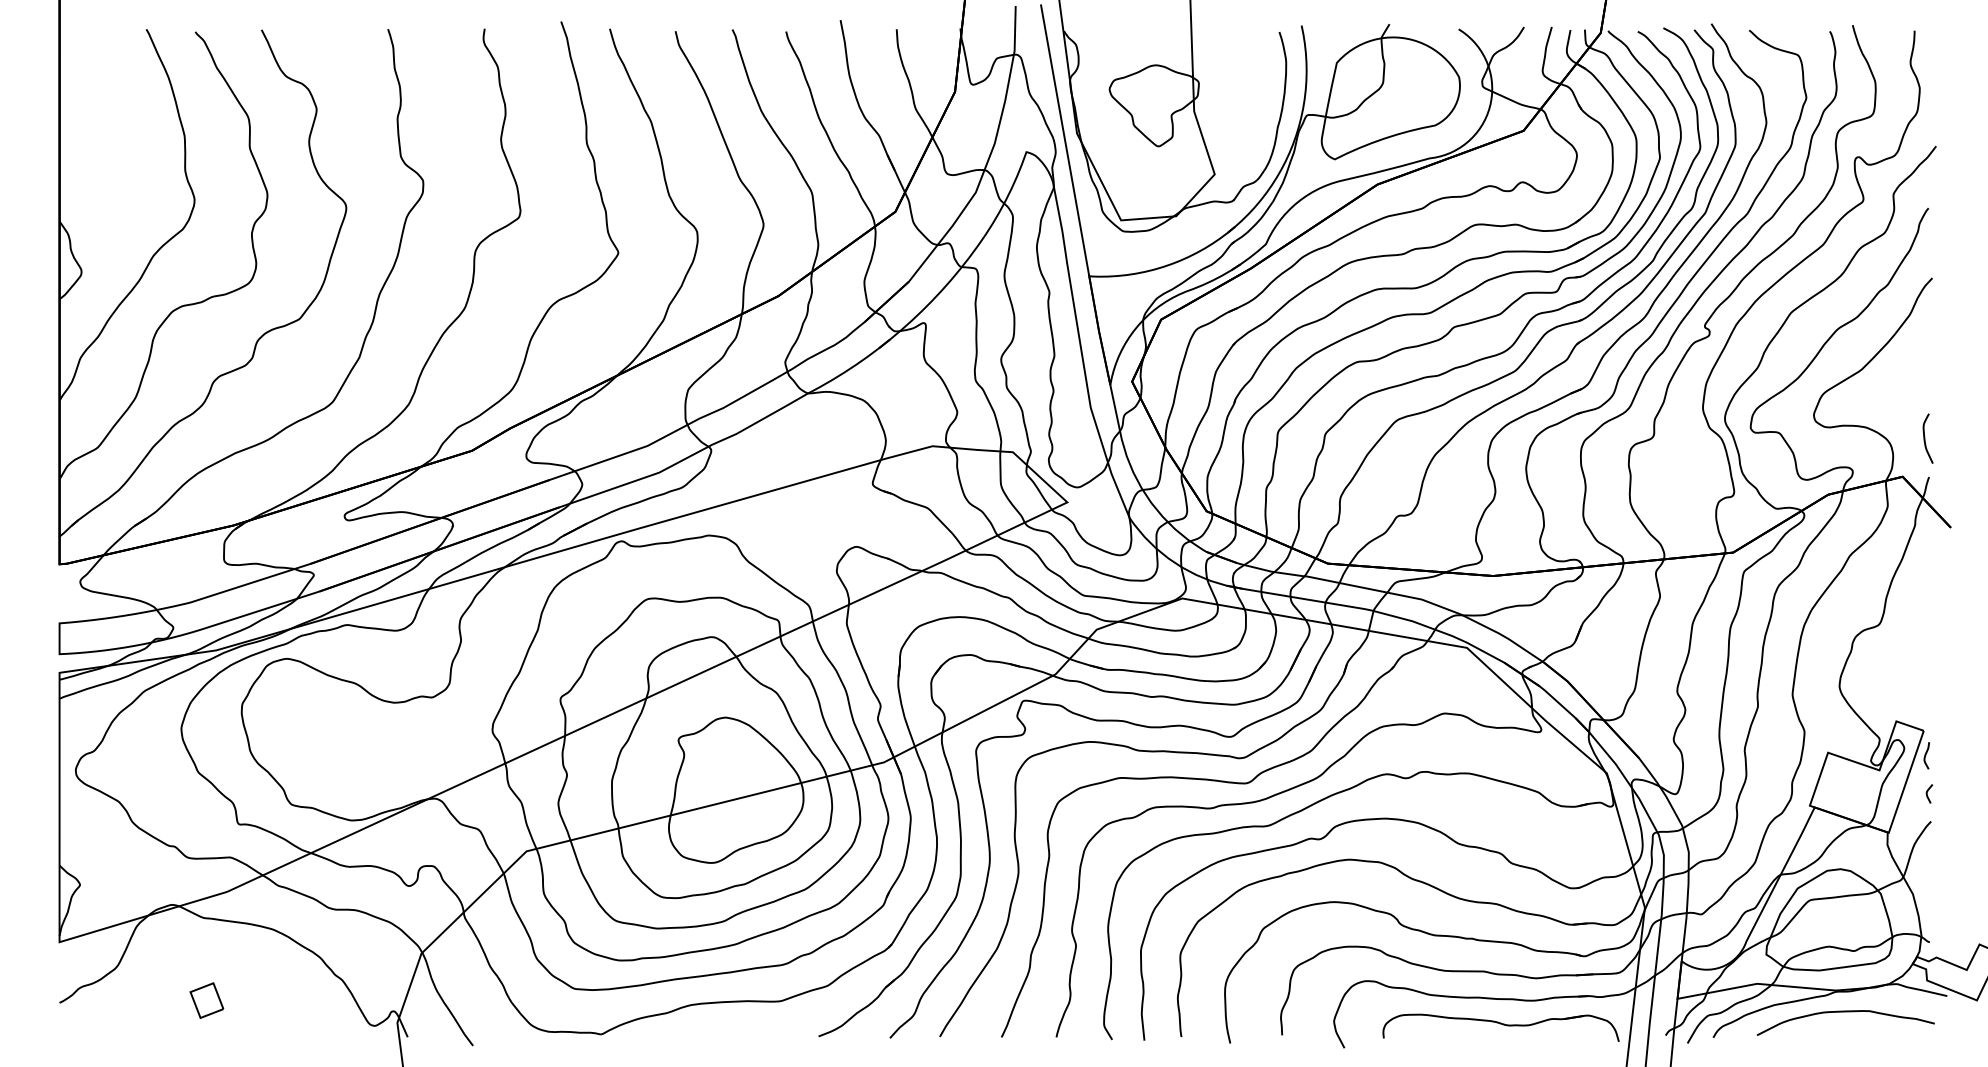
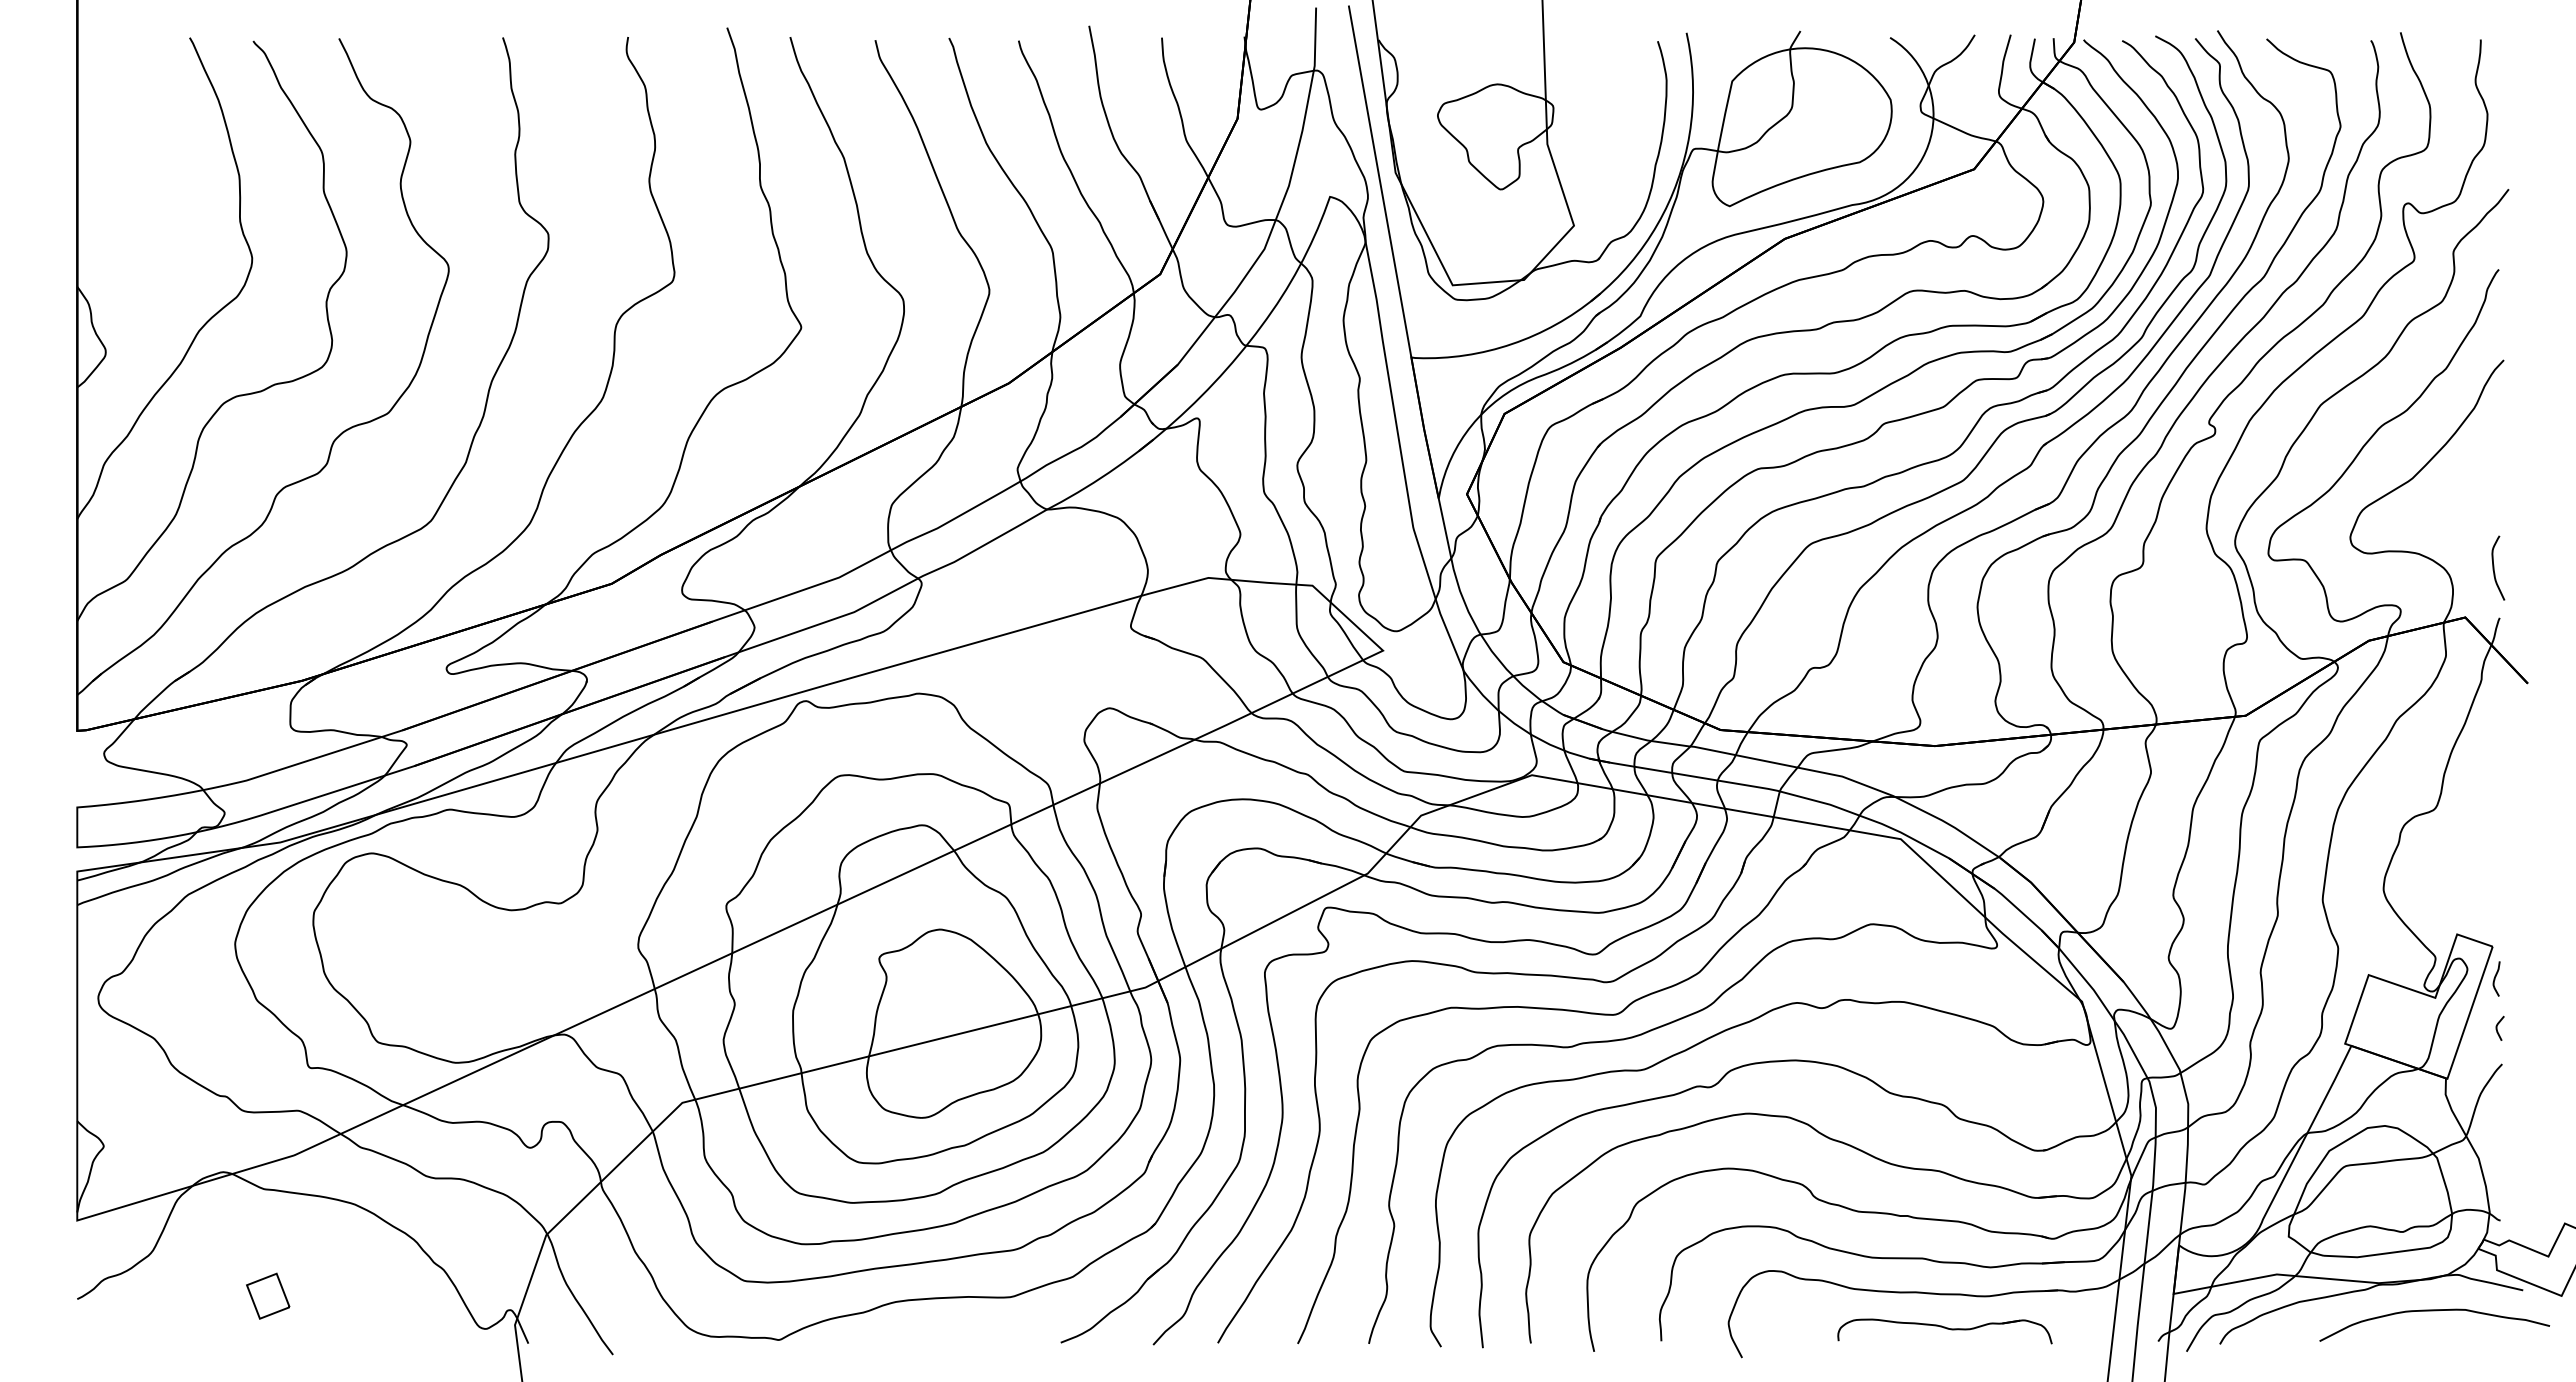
curve: (1845, 1012) -> (2434, 1311), moved
part: (1500, 1027) -> (1944, 1331), size x0.7

